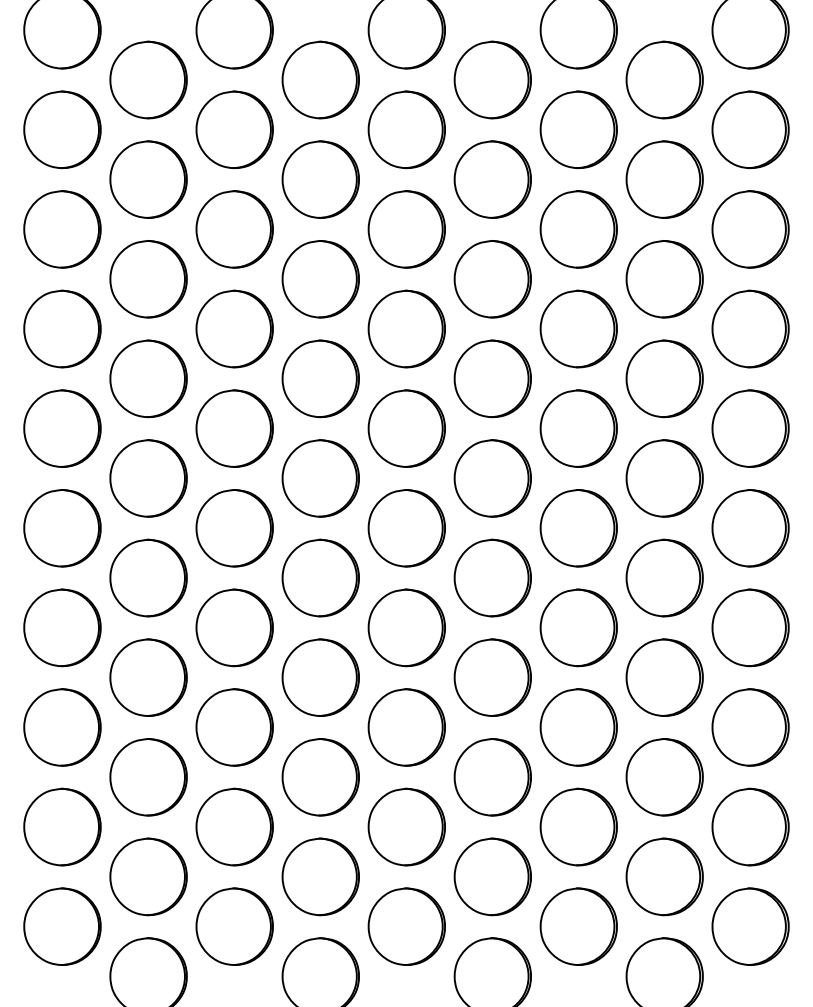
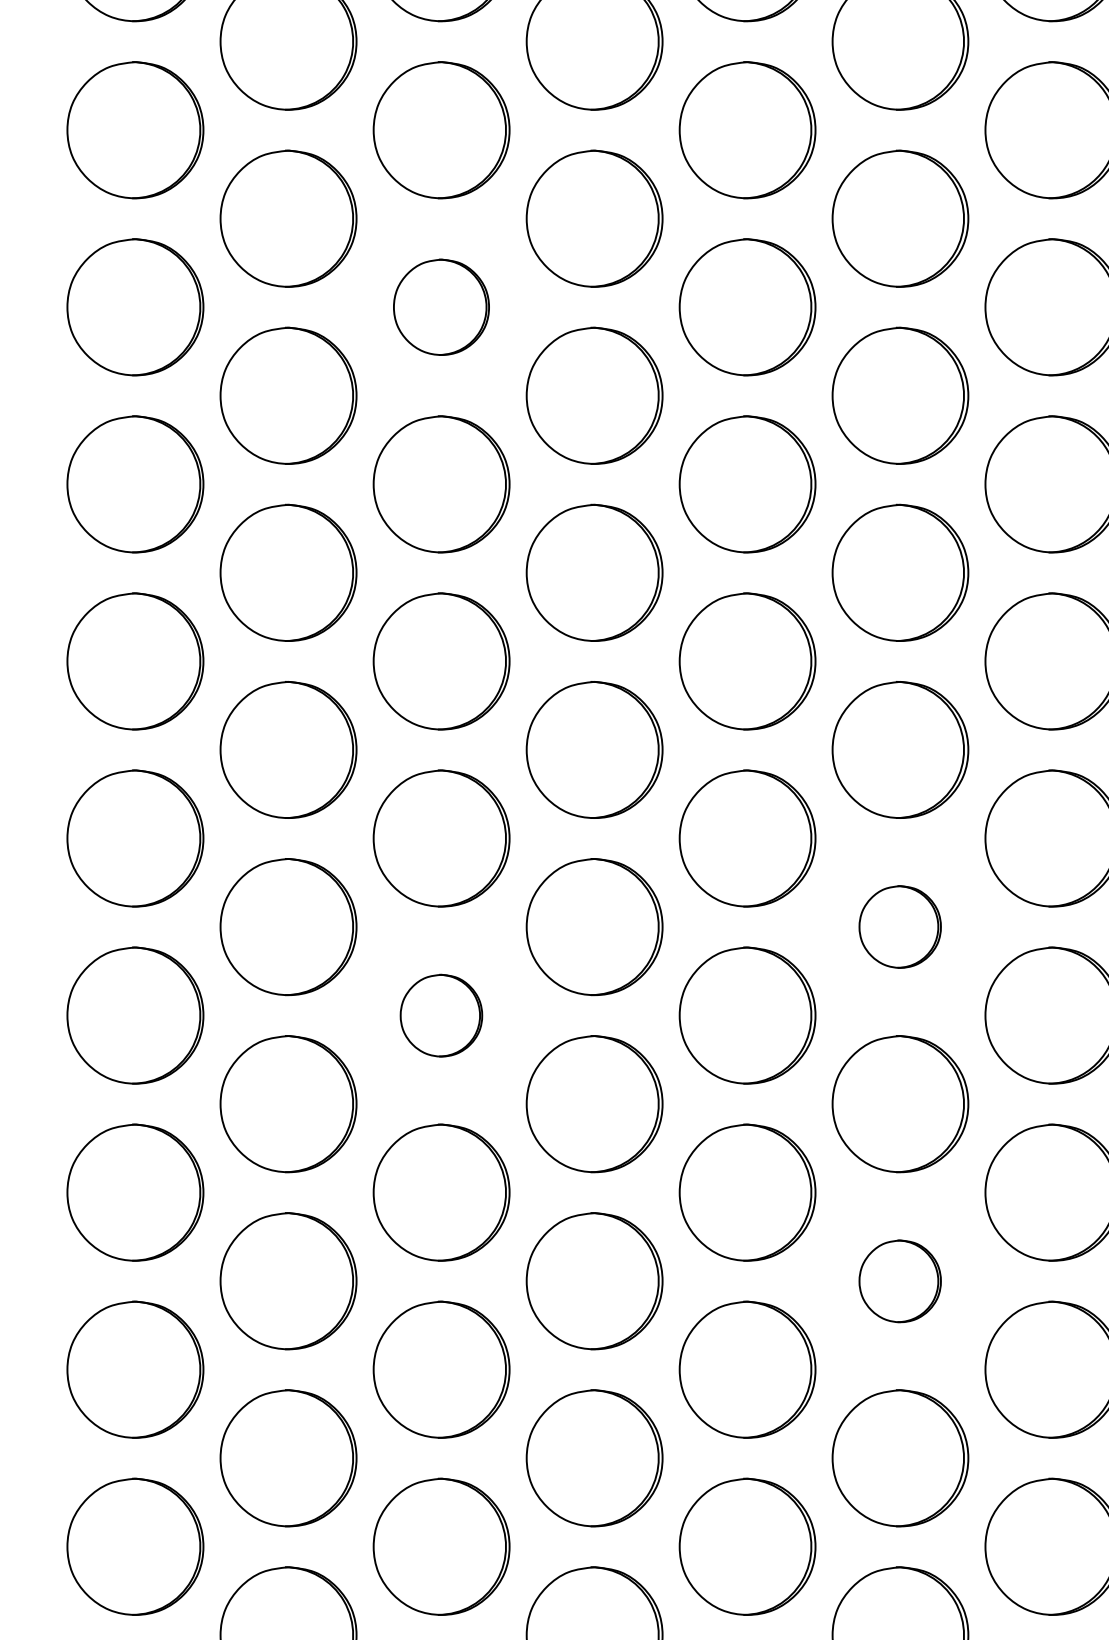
part: (234, 229) -> (441, 307), size x0.7
part: (492, 577) -> (899, 926), size x0.6
part: (234, 627) -> (441, 1014), size x0.6
part: (492, 777) -> (899, 1281), size x0.6

